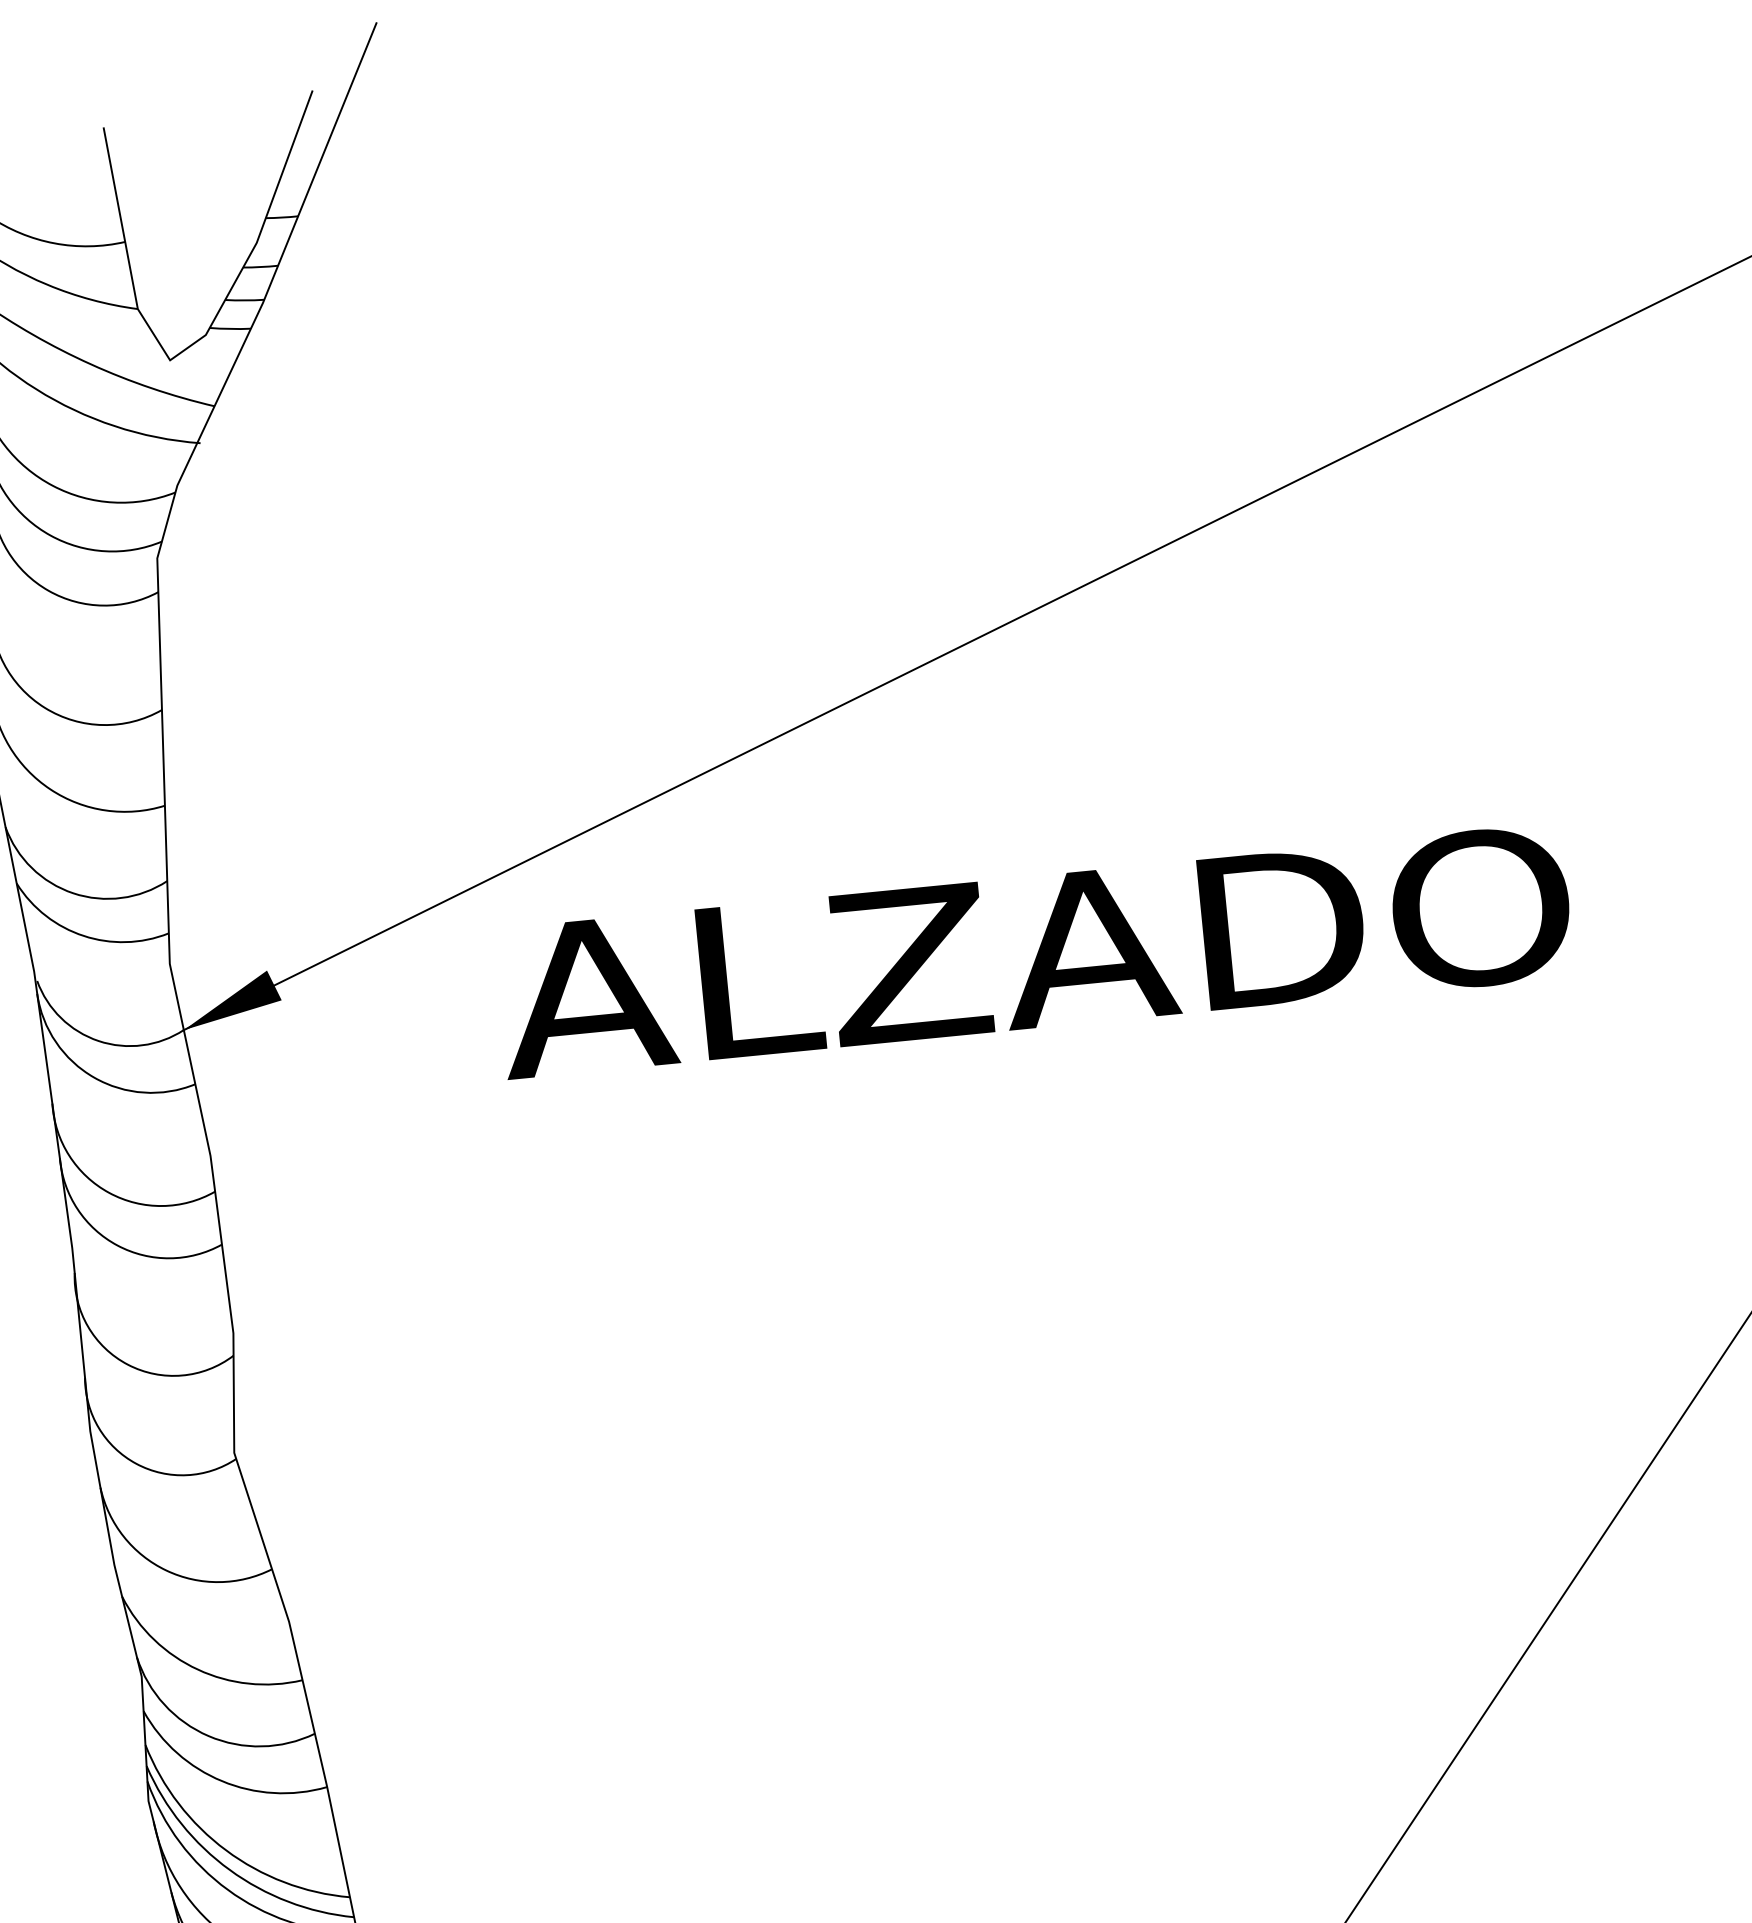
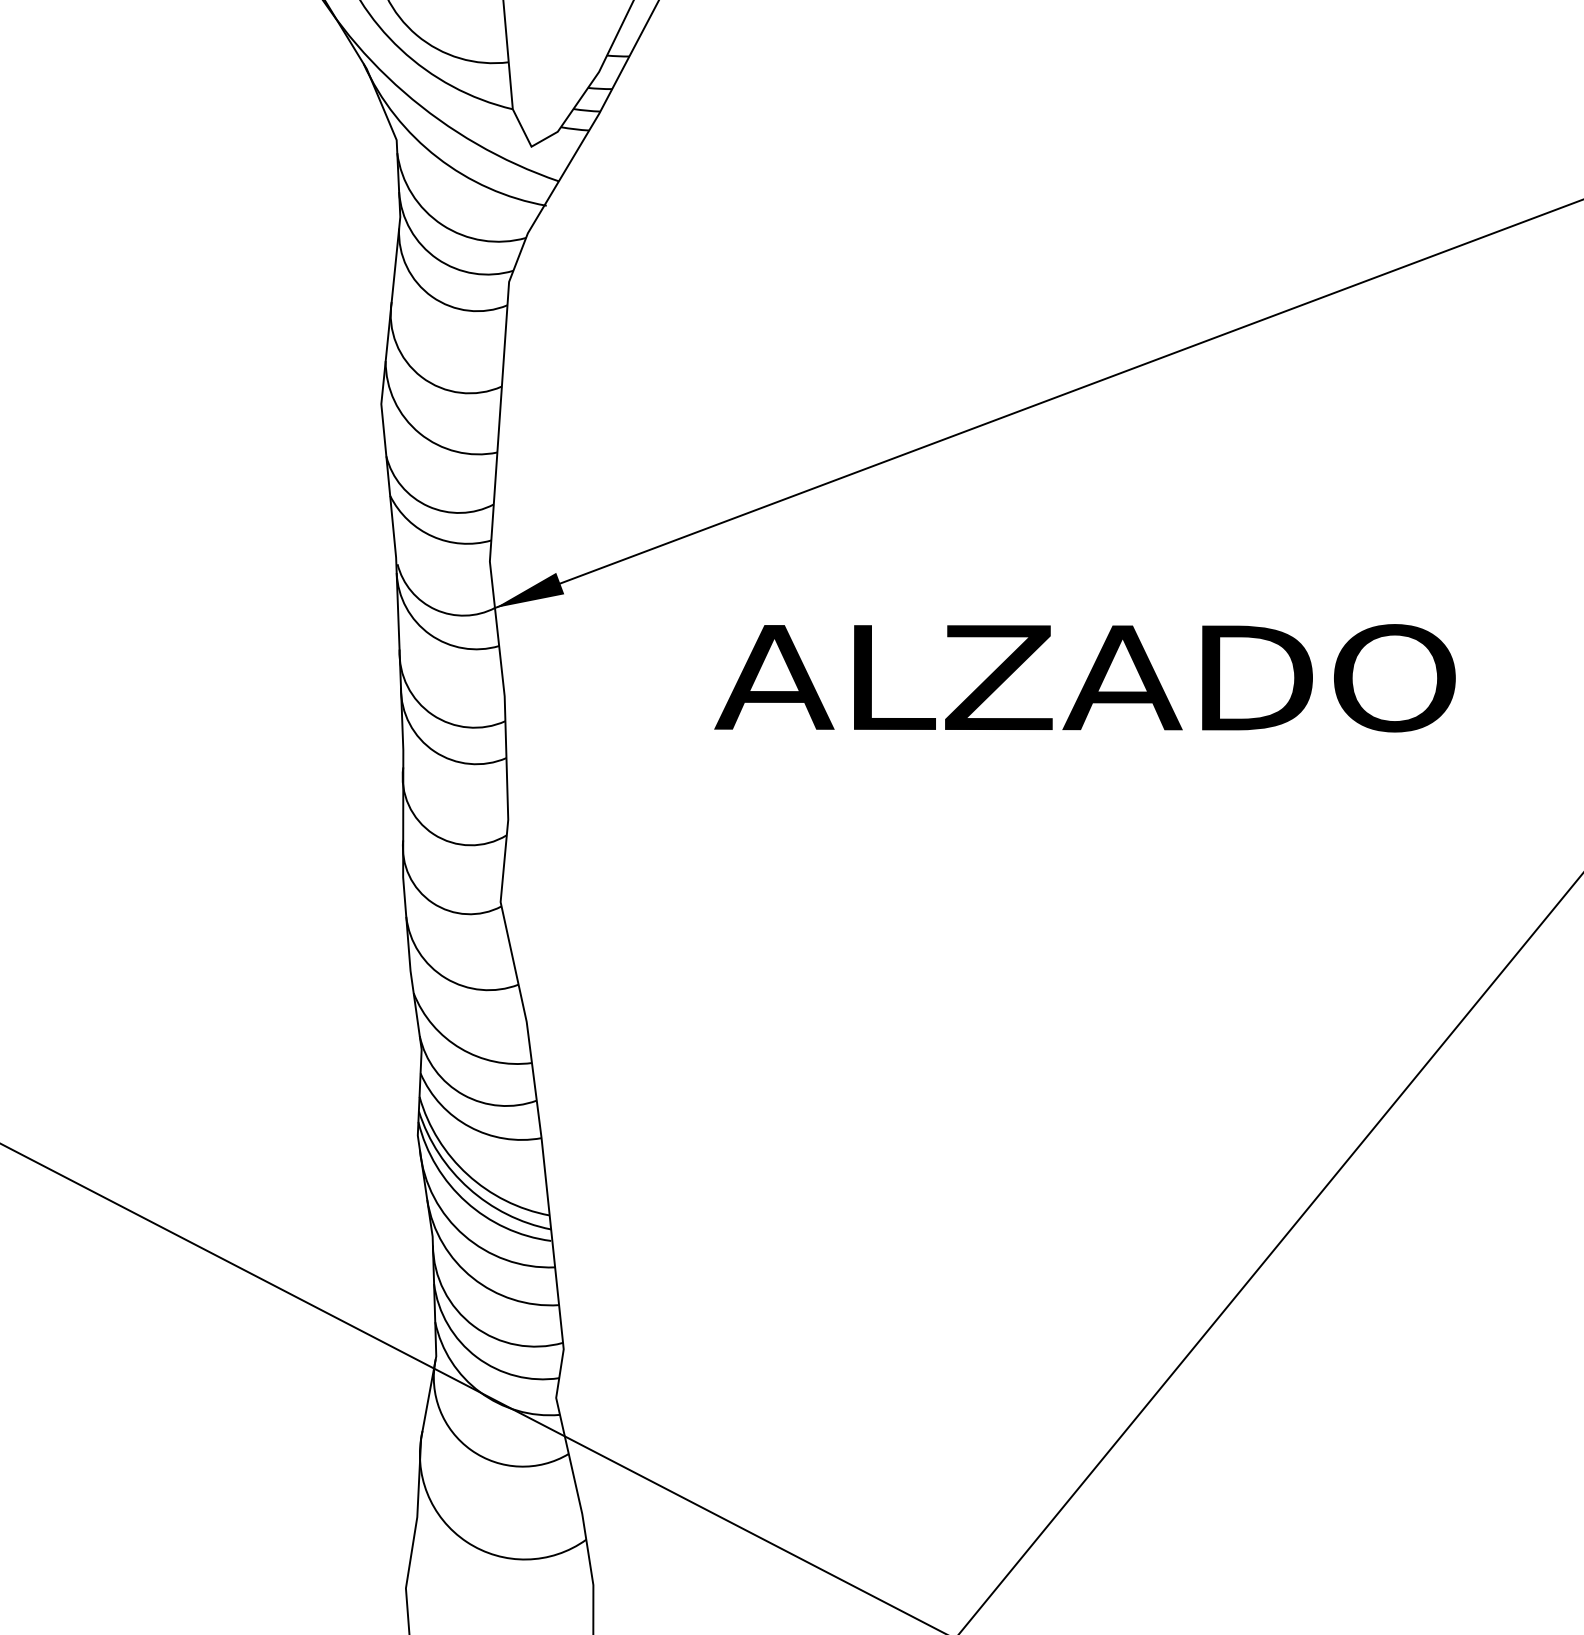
text: (1033, 953) -> (1084, 678), moved

